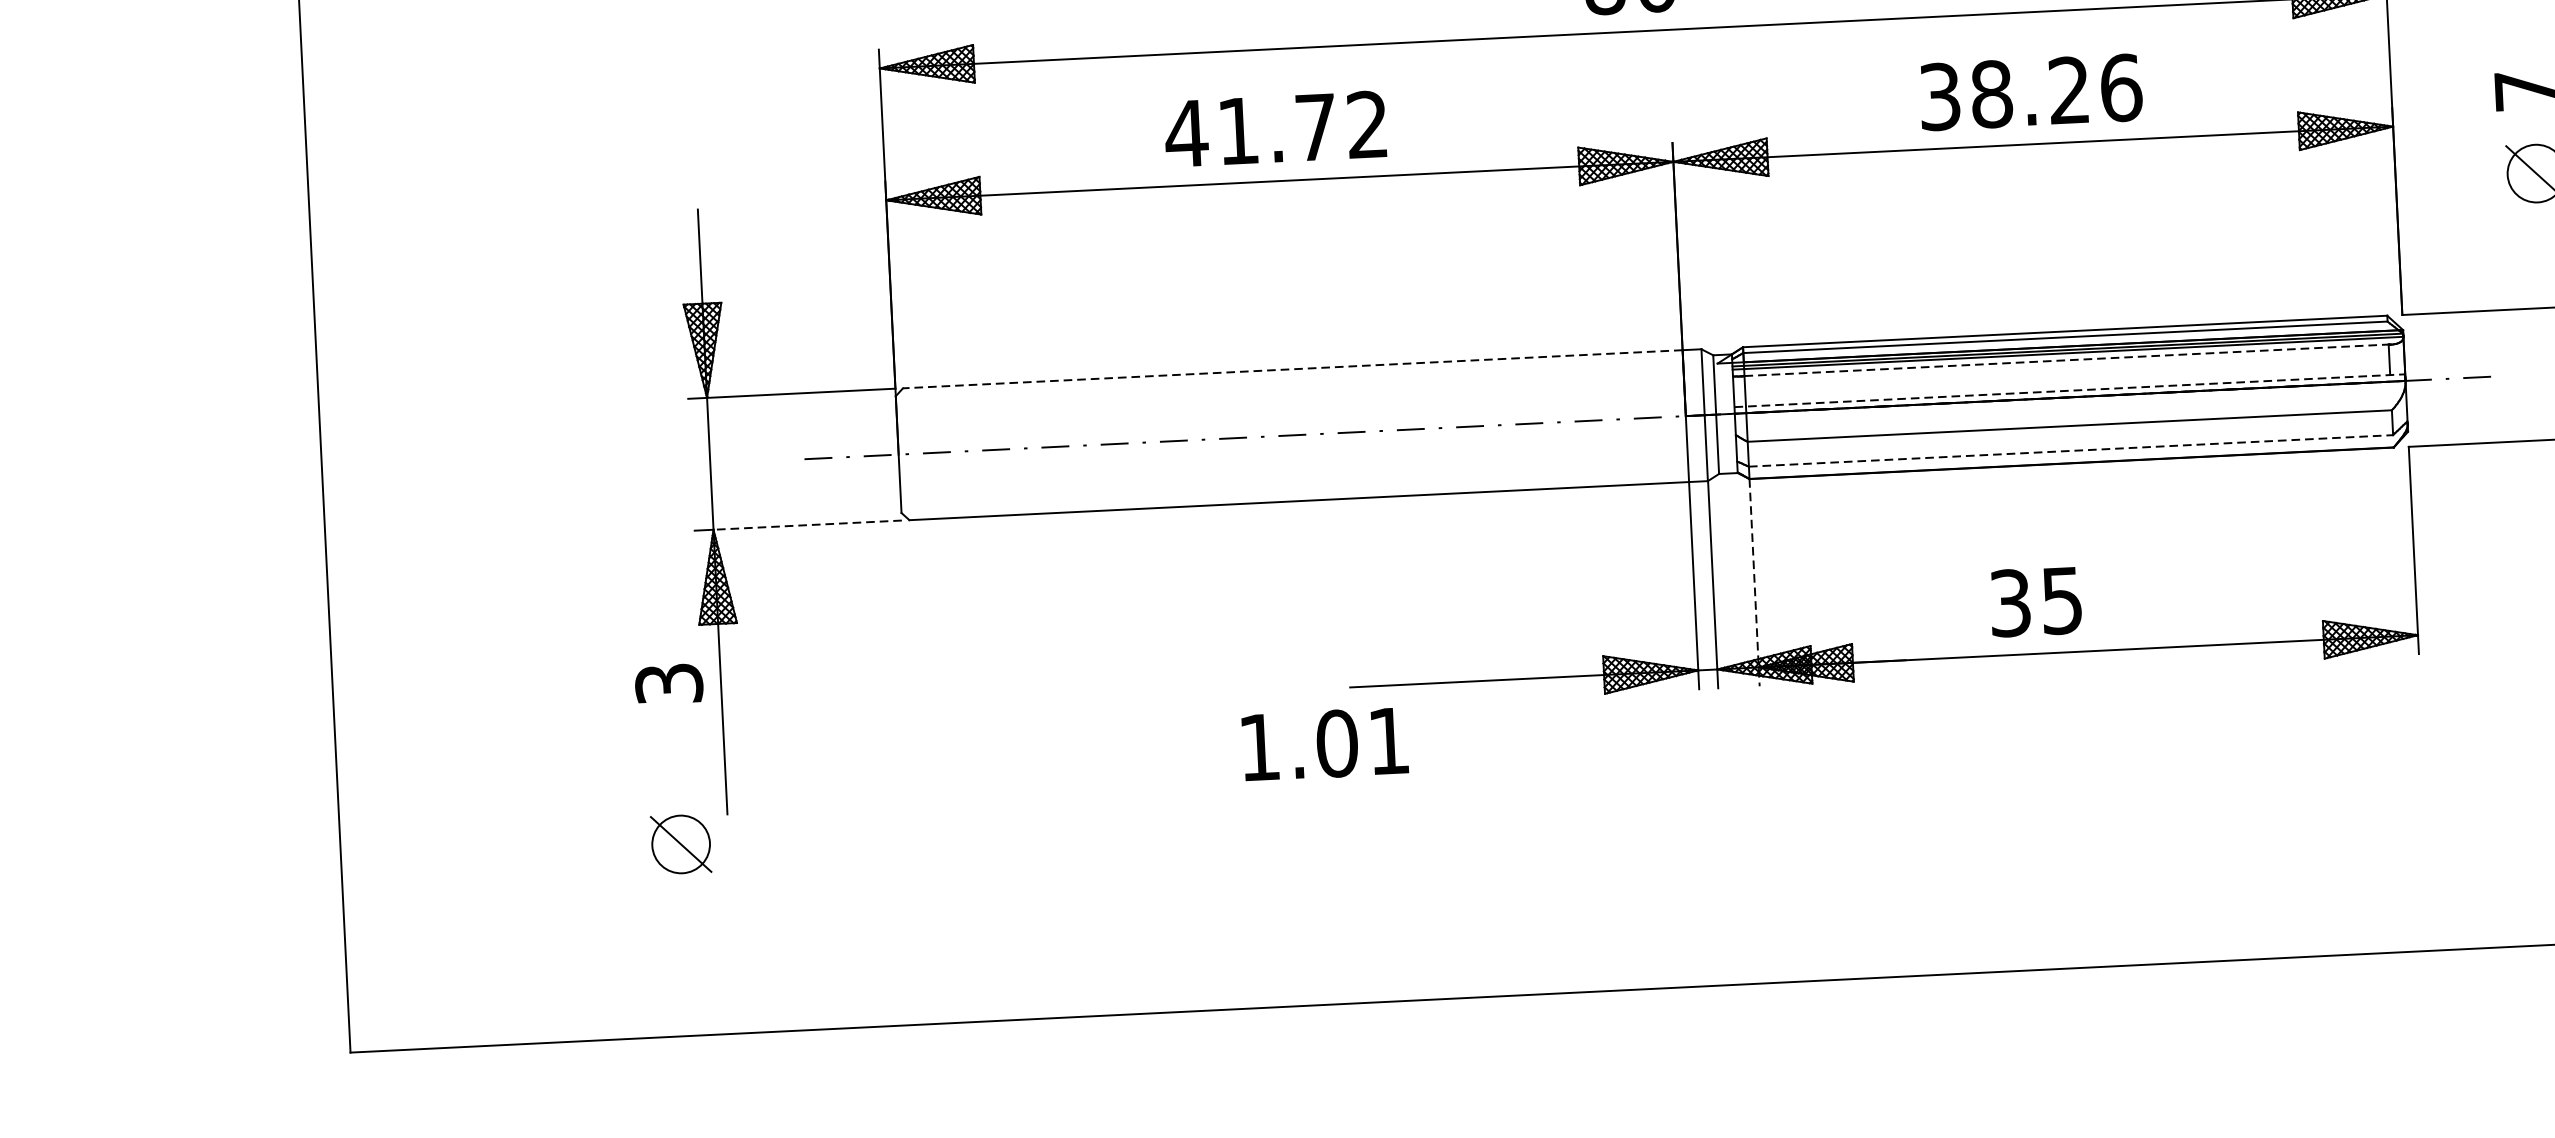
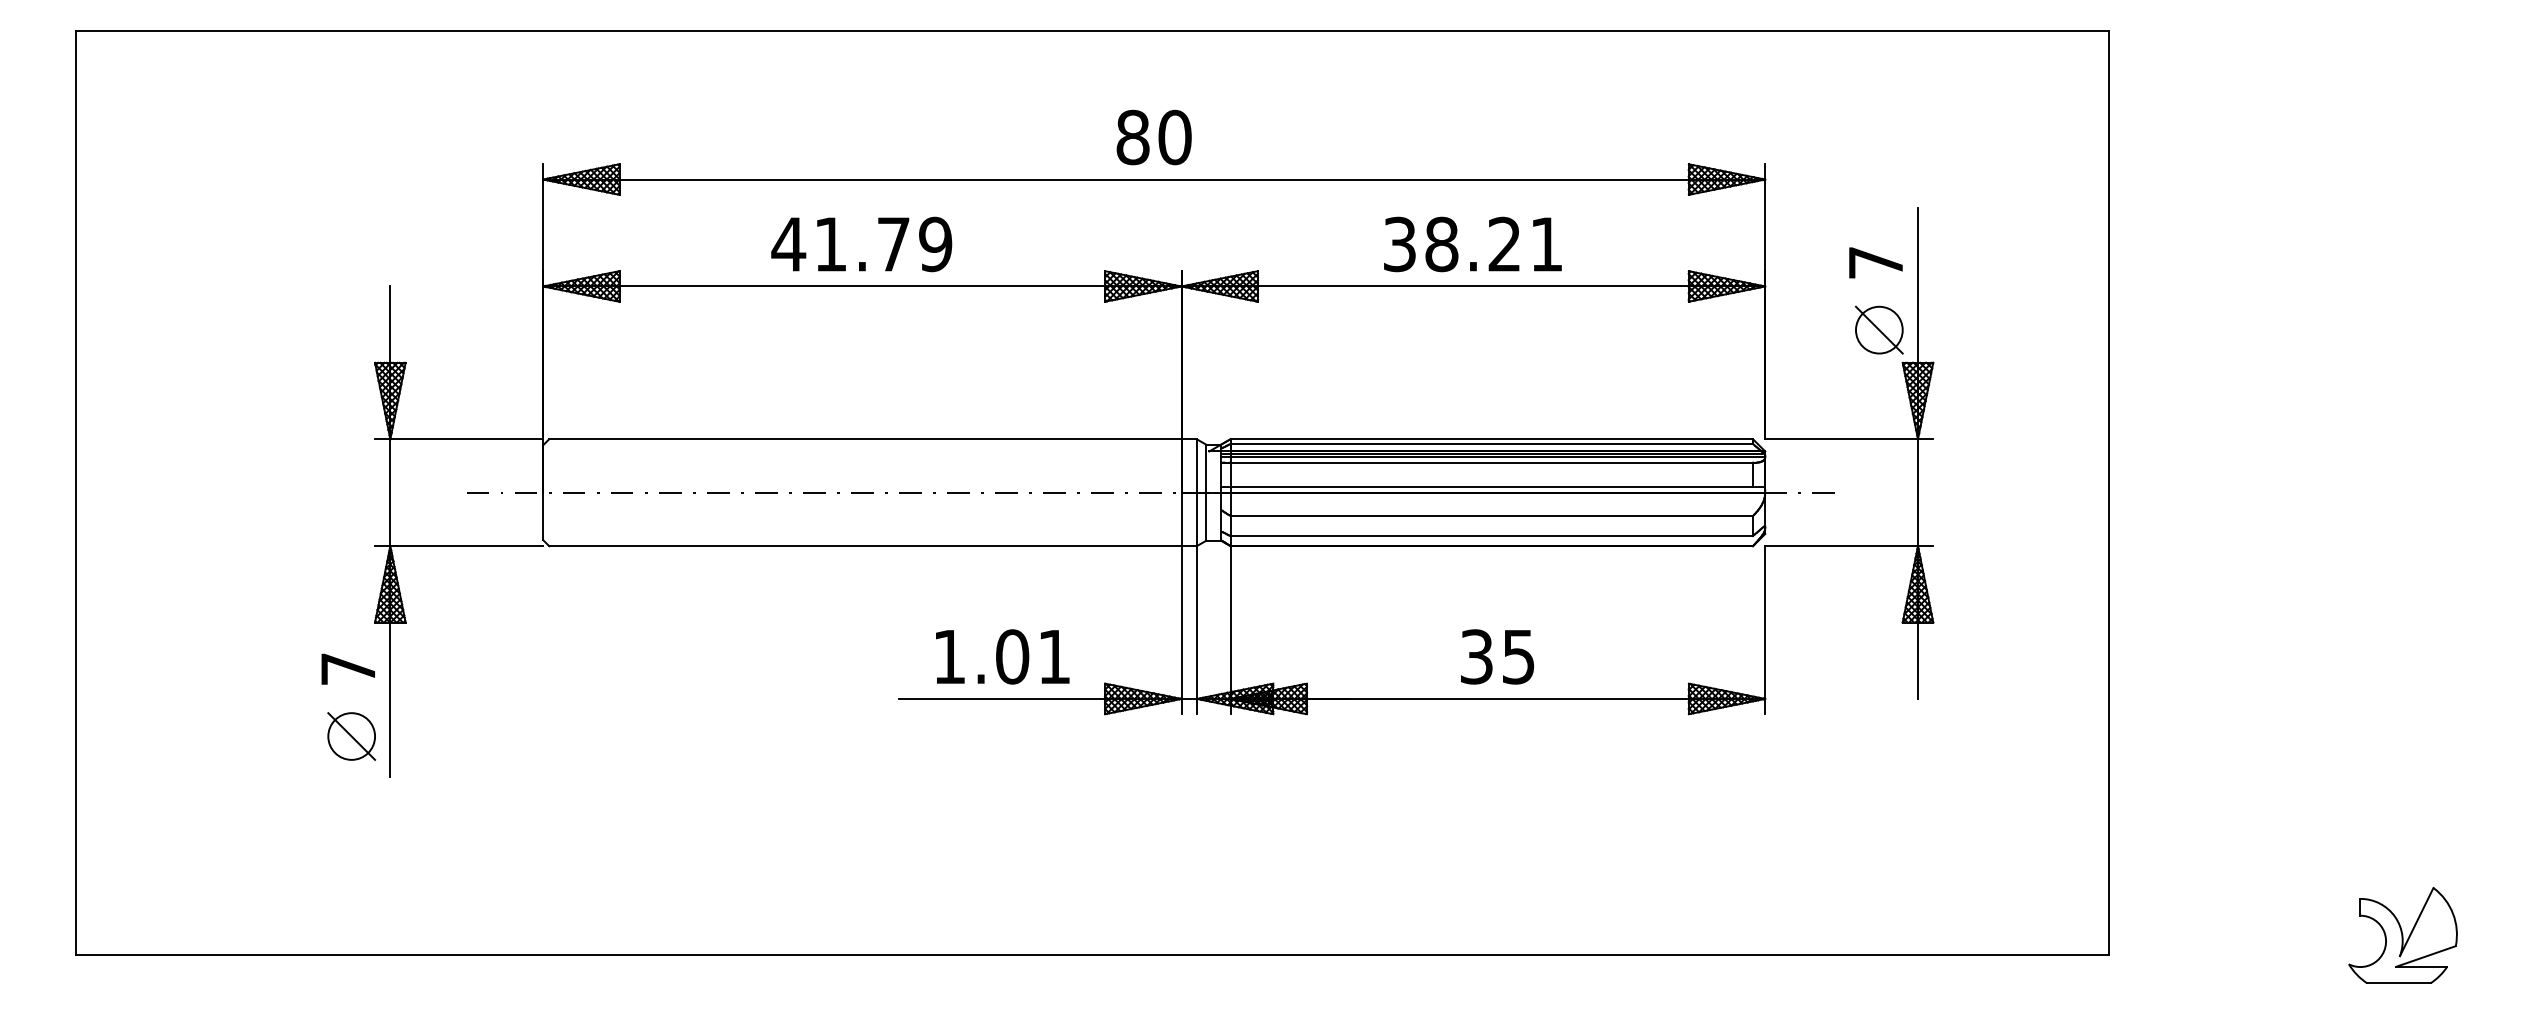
text: (2120, 88) -> (1546, 244), 38.26 -> 38.21
text: (1367, 124) -> (935, 244), 41.72 -> 41.79
line: (2067, 360) -> (1492, 462), dashed -> solid
line: (1291, 369) -> (864, 439), dashed -> solid
line: (2070, 390) -> (1493, 487), dashed -> solid
line: (2071, 451) -> (1492, 536), dashed -> solid
line: (807, 525) -> (466, 546), dashed -> solid
line: (1754, 583) -> (1230, 630), dashed -> solid
text: (2035, 601) -> (1497, 656), moved
text: (669, 684) -> (348, 669), 3 -> 7
text: (1324, 743) -> (1002, 656), moved
part: (680, 844) -> (351, 736), moved

